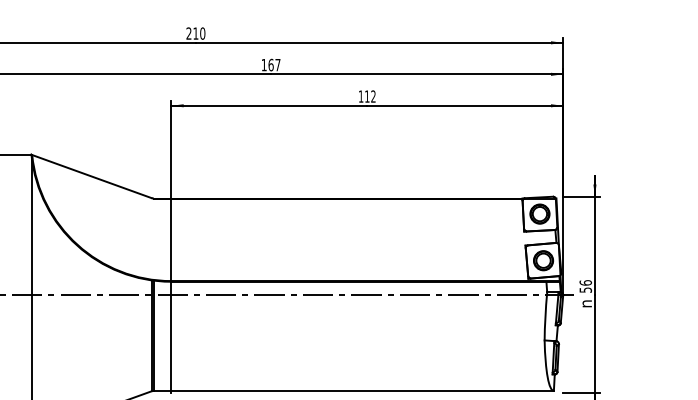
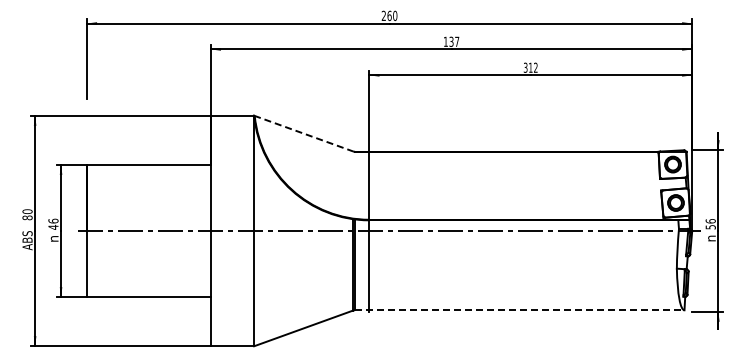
text: (195, 33) -> (389, 15), 210 -> 260
text: (271, 64) -> (451, 41), 167 -> 137
text: (360, 96) -> (525, 67), 112 -> 312
line: (91, 176) -> (303, 133), solid -> dashed
line: (353, 391) -> (519, 310), solid -> dashed

